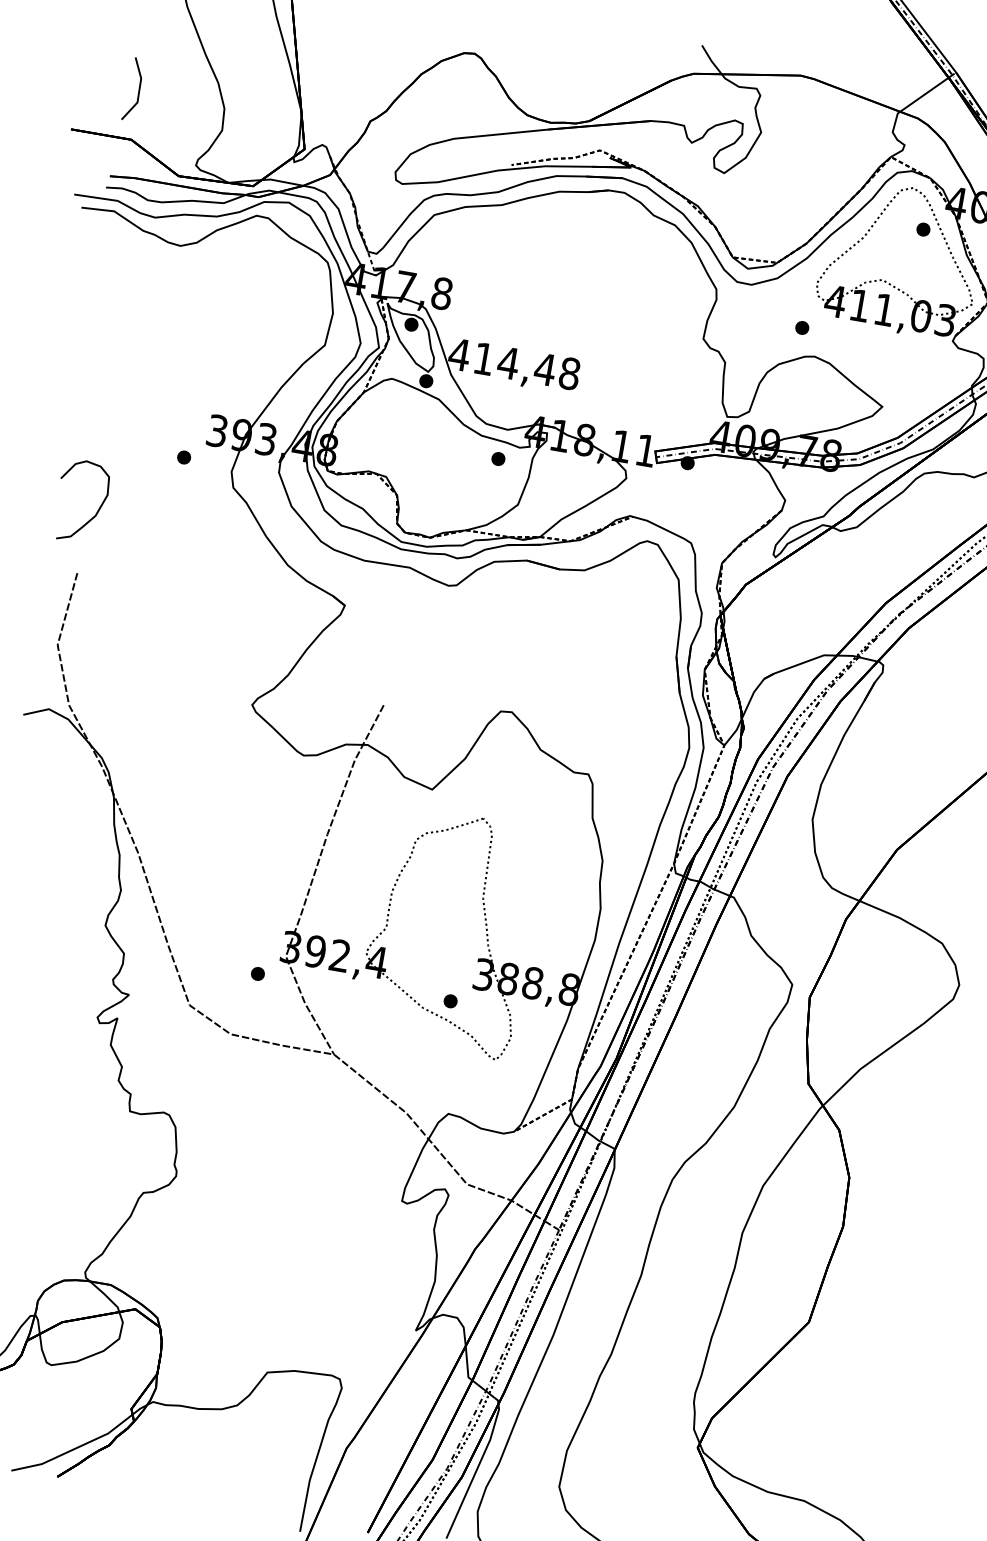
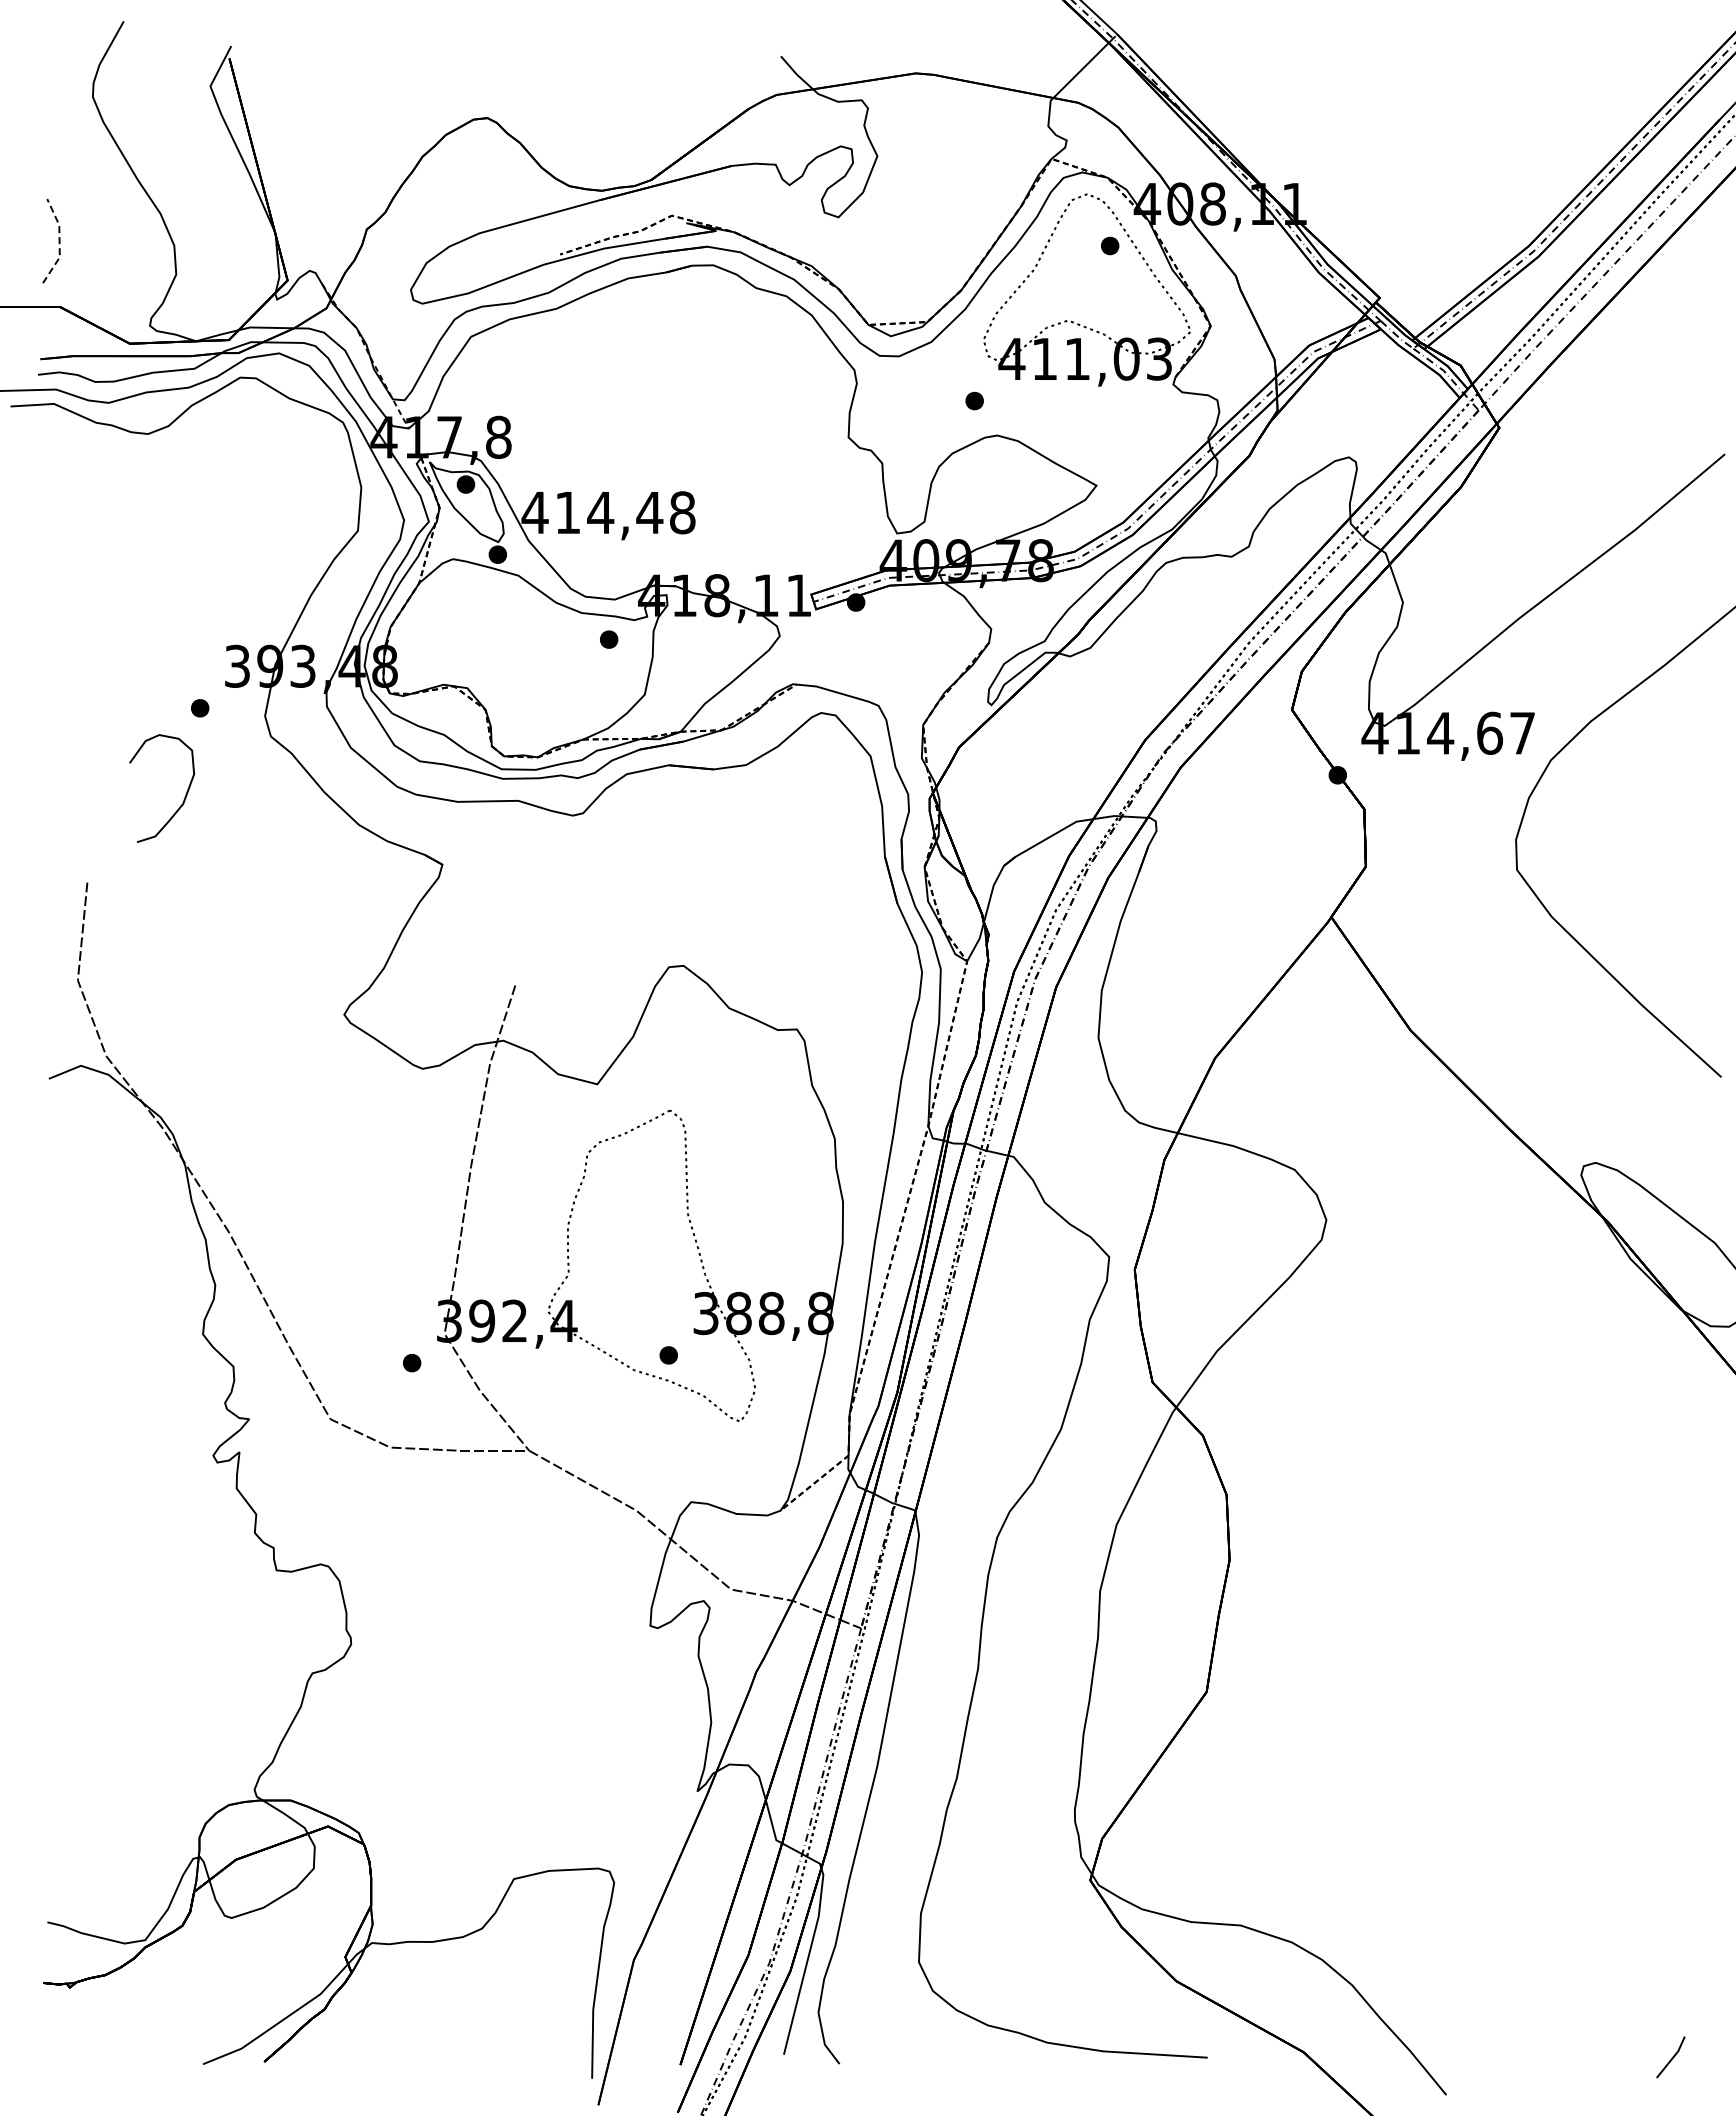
line: (139, 90) -> (59, 241), solid -> dashed
curve: (96, 512) -> (183, 799), moved

